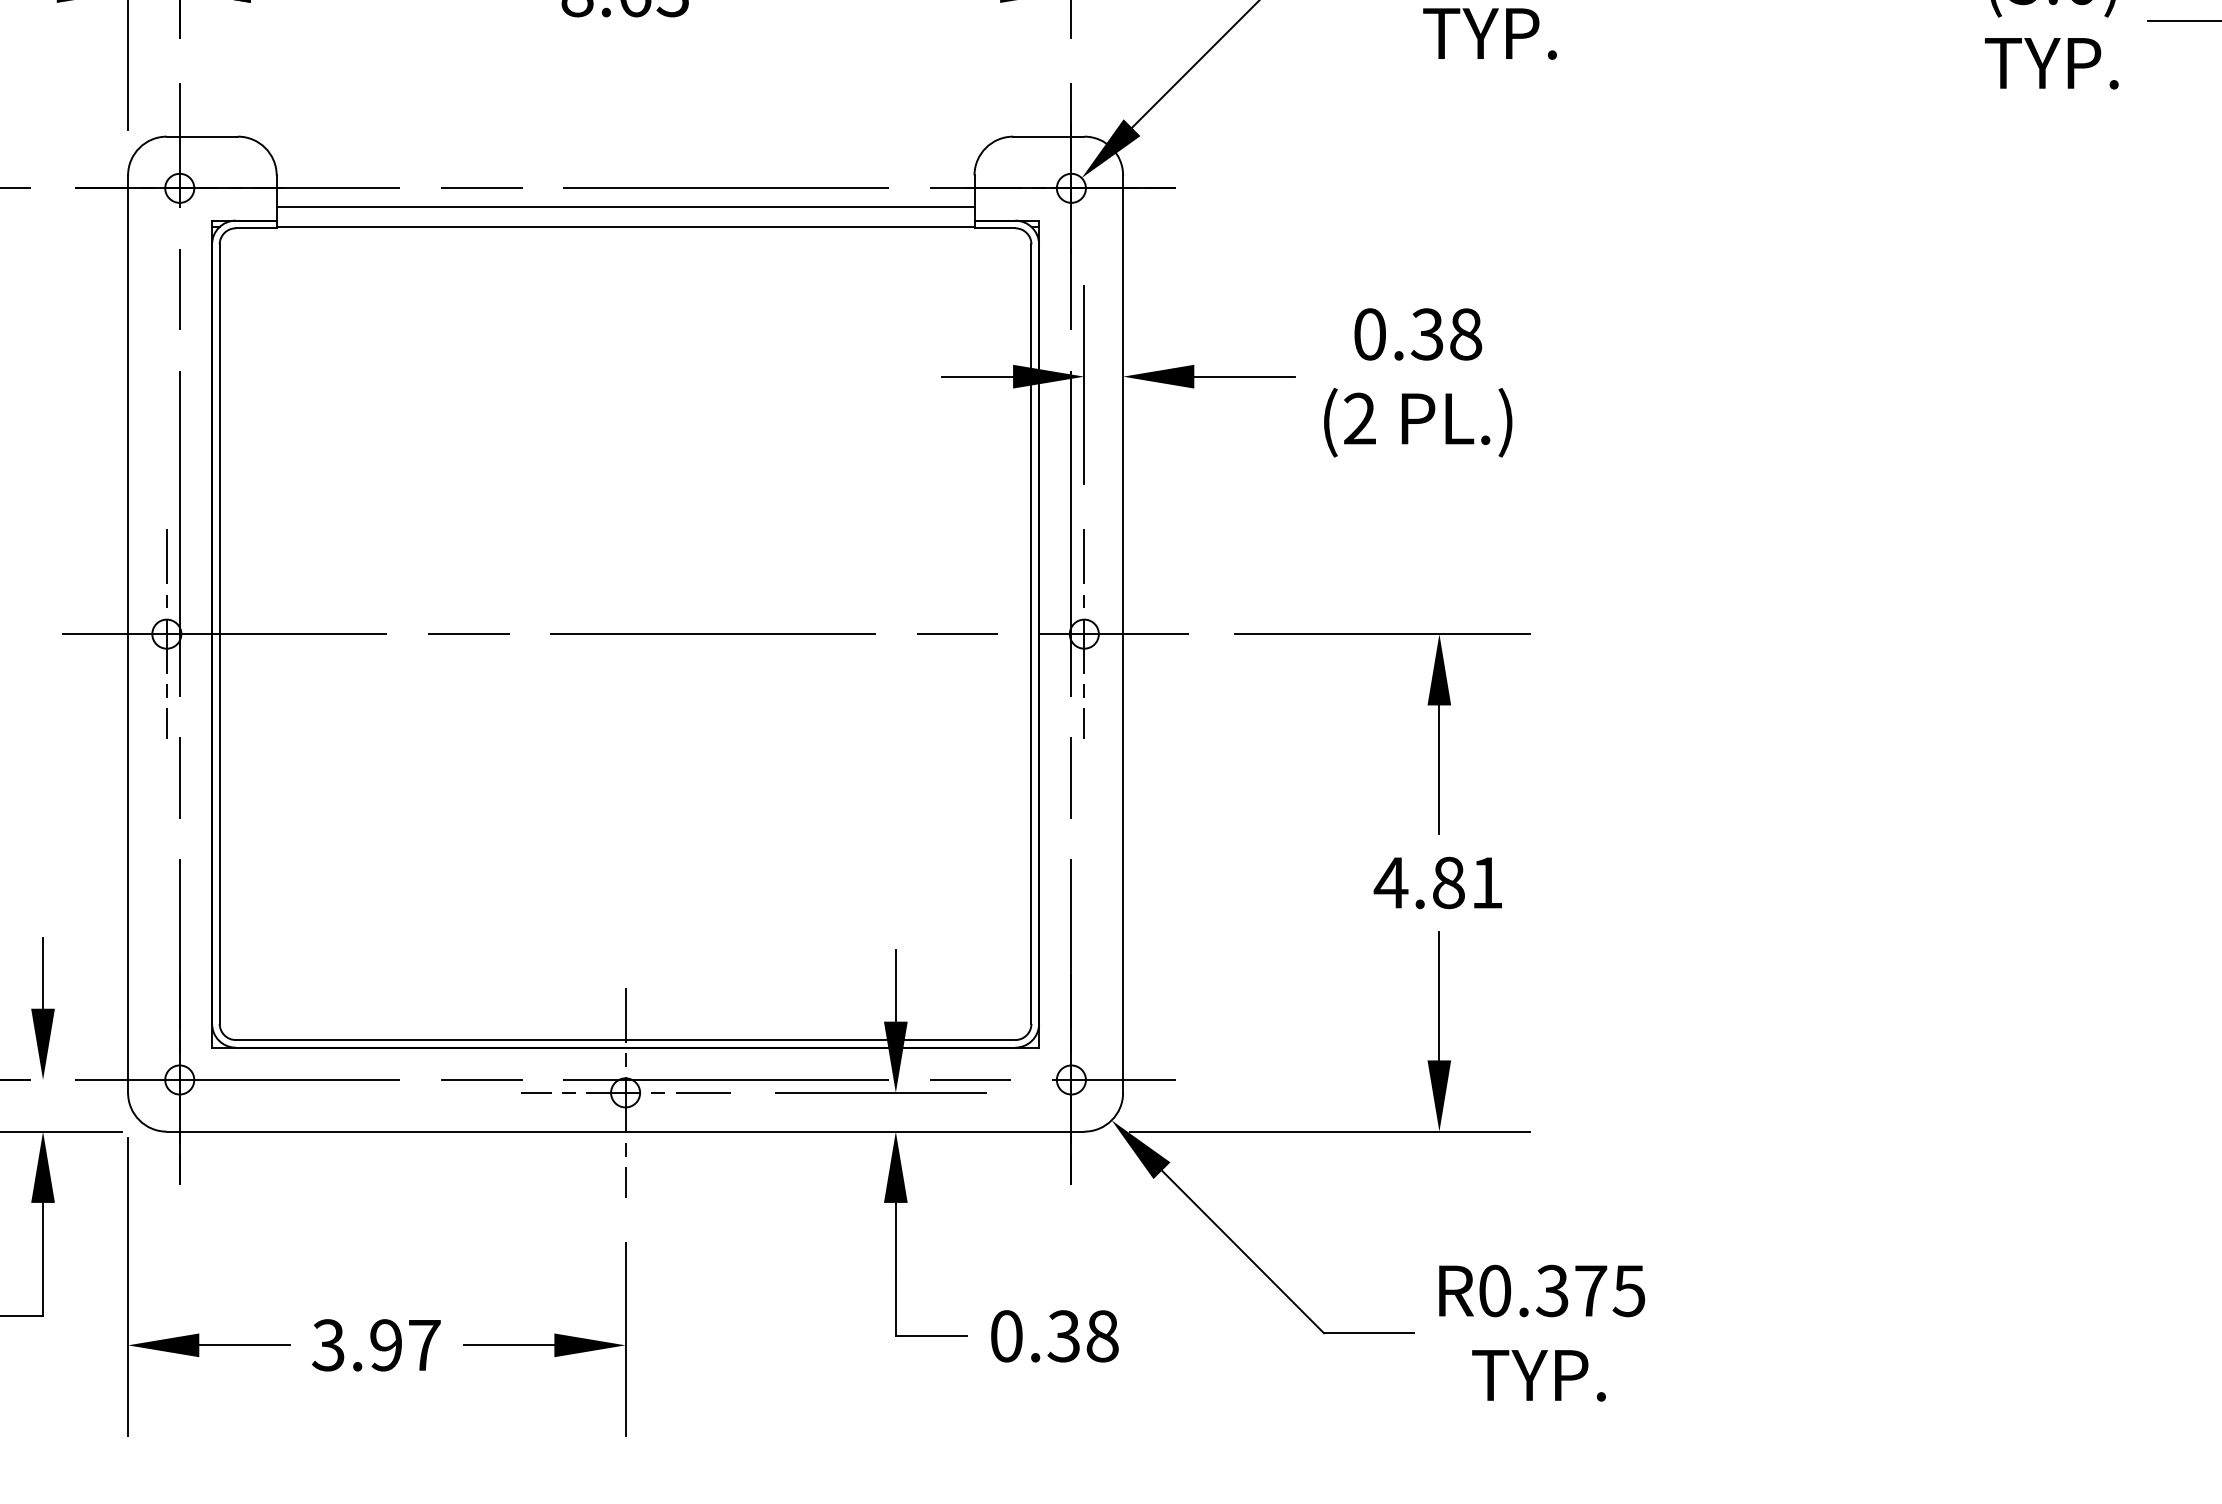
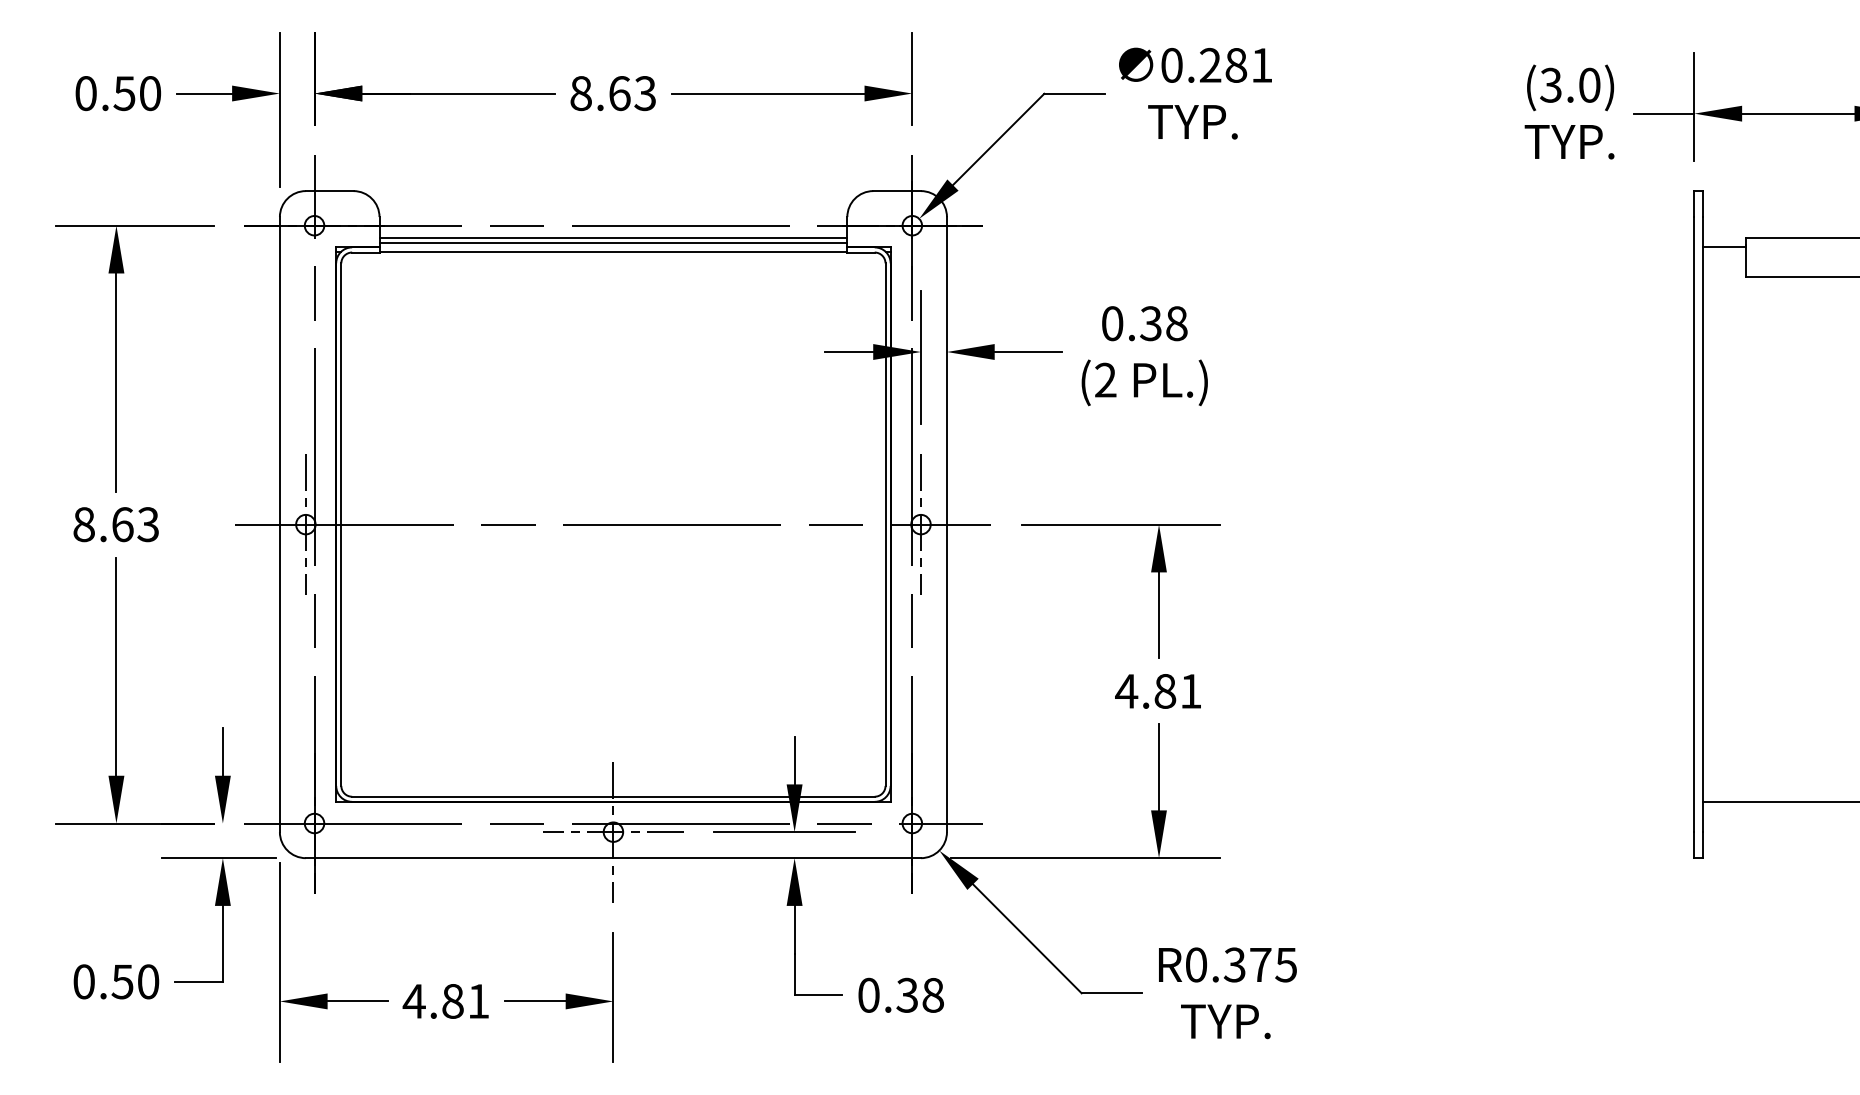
line: (625, 214) -> (613, 243), added
text: (375, 1343) -> (445, 1000), 3.97 -> 4.81

